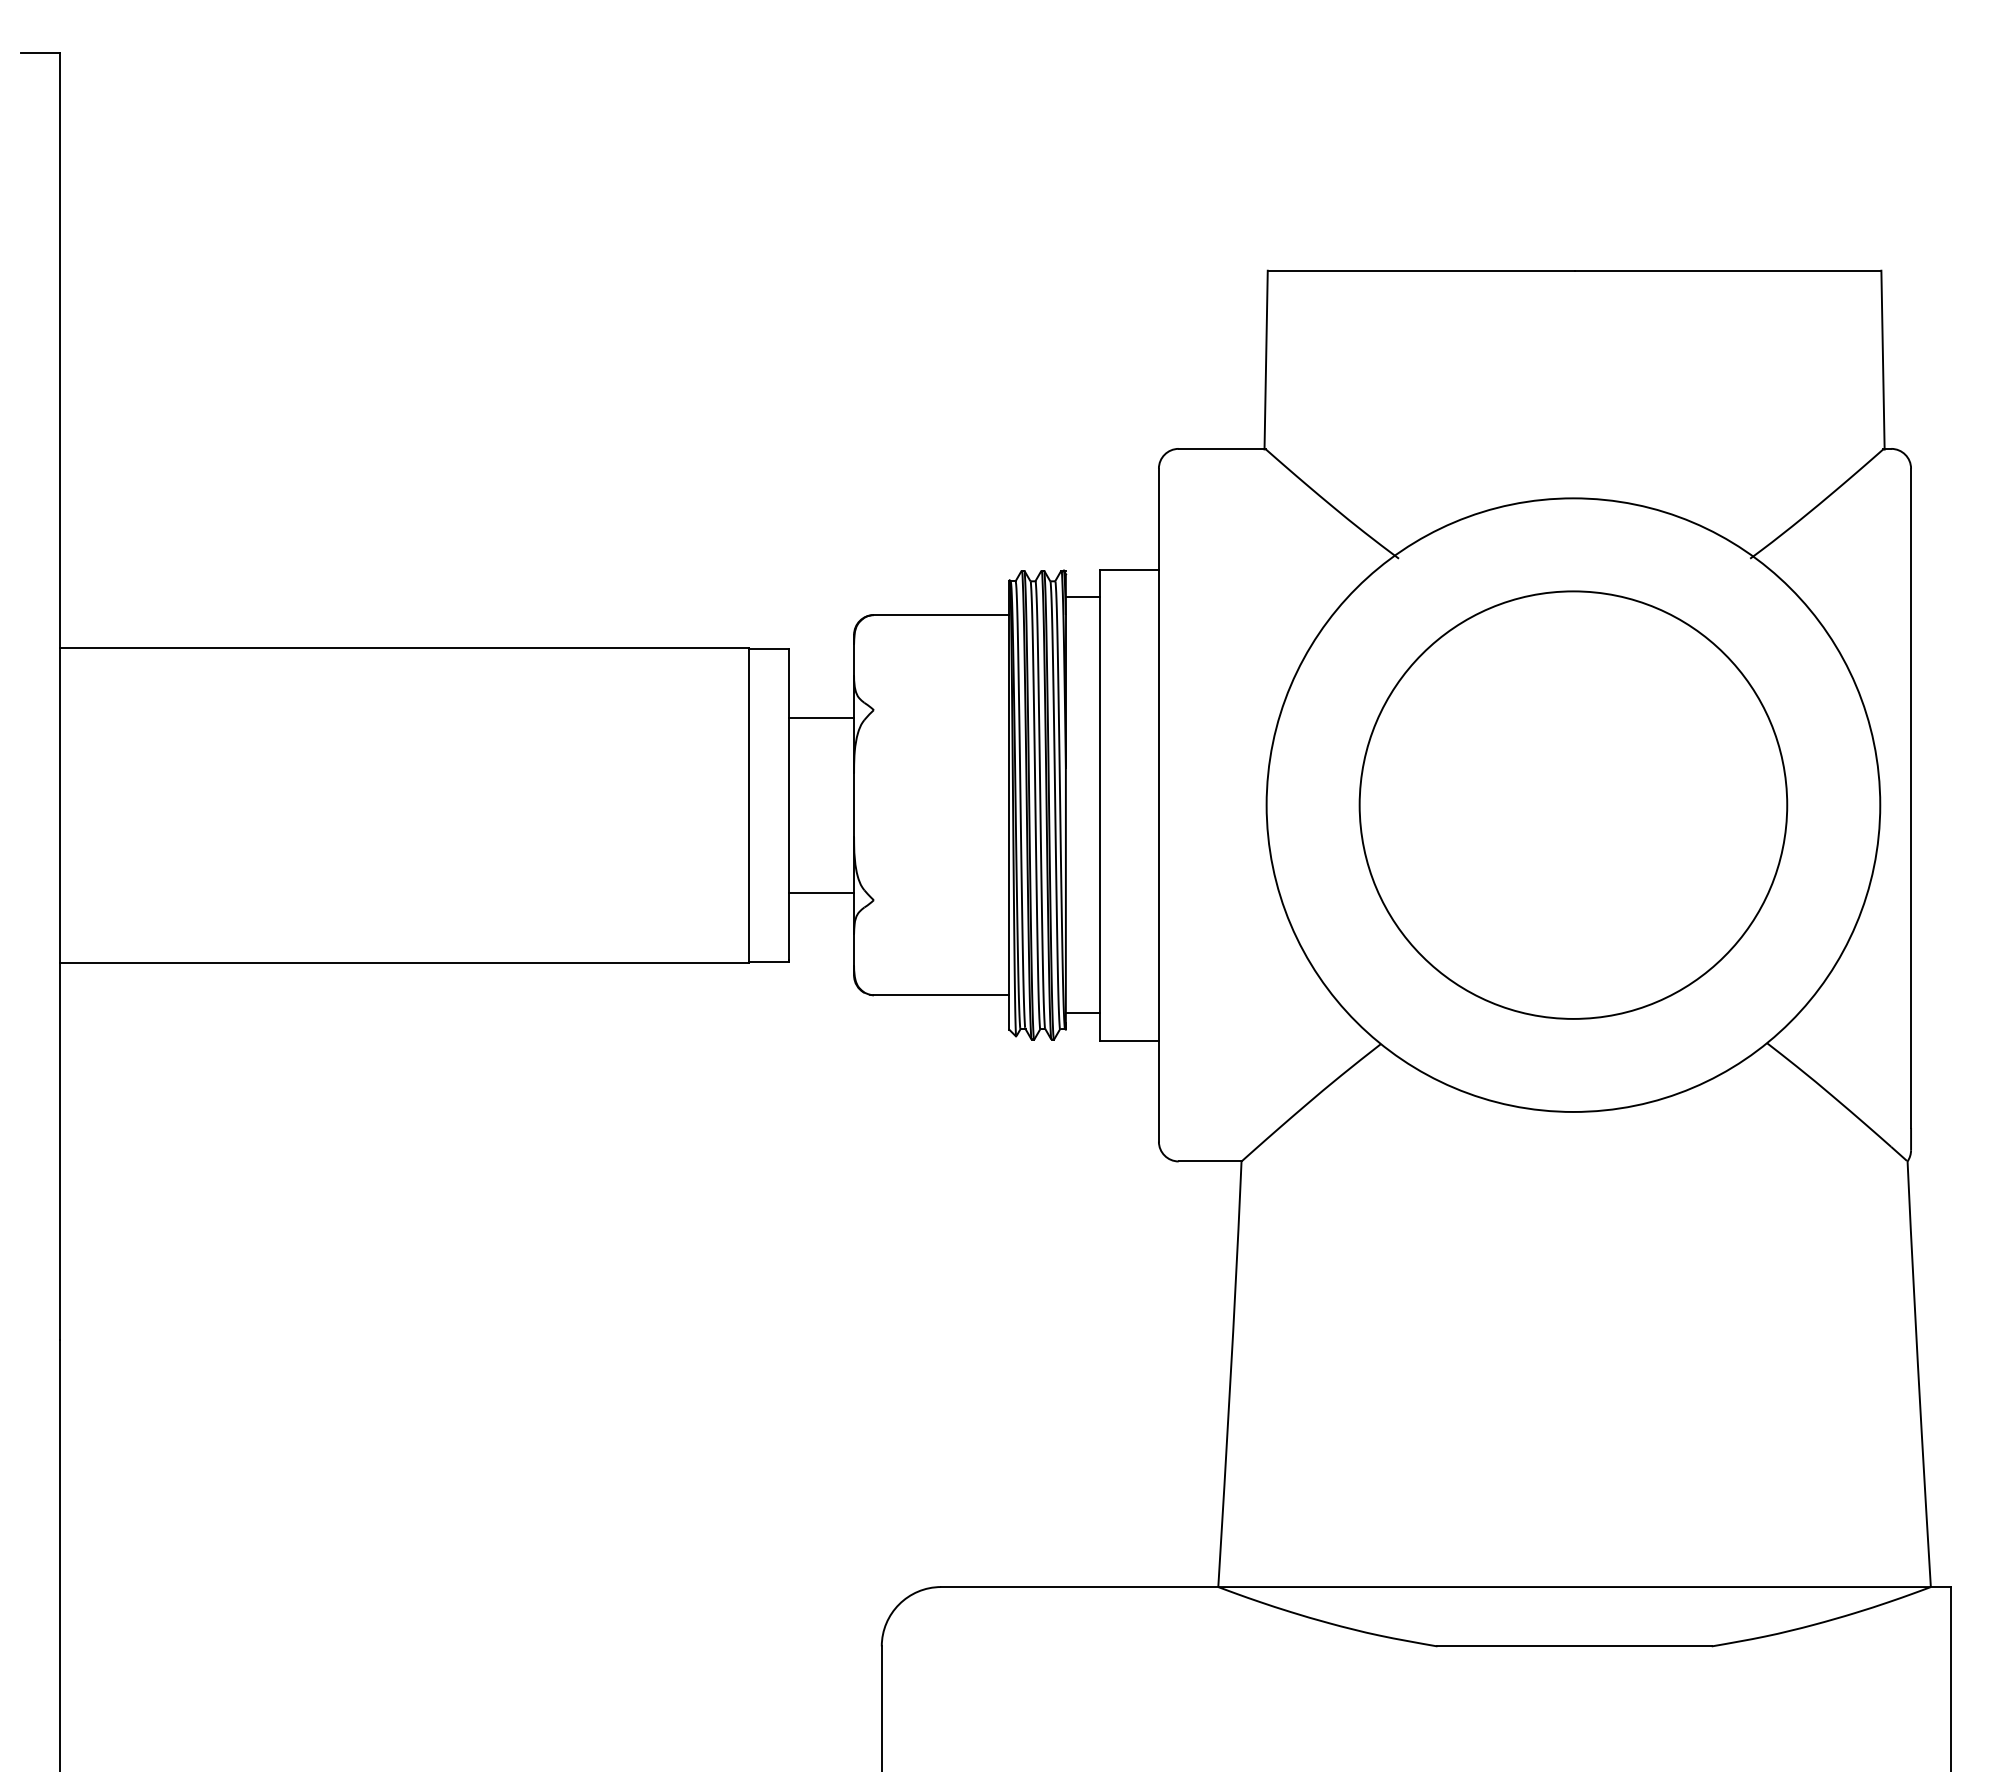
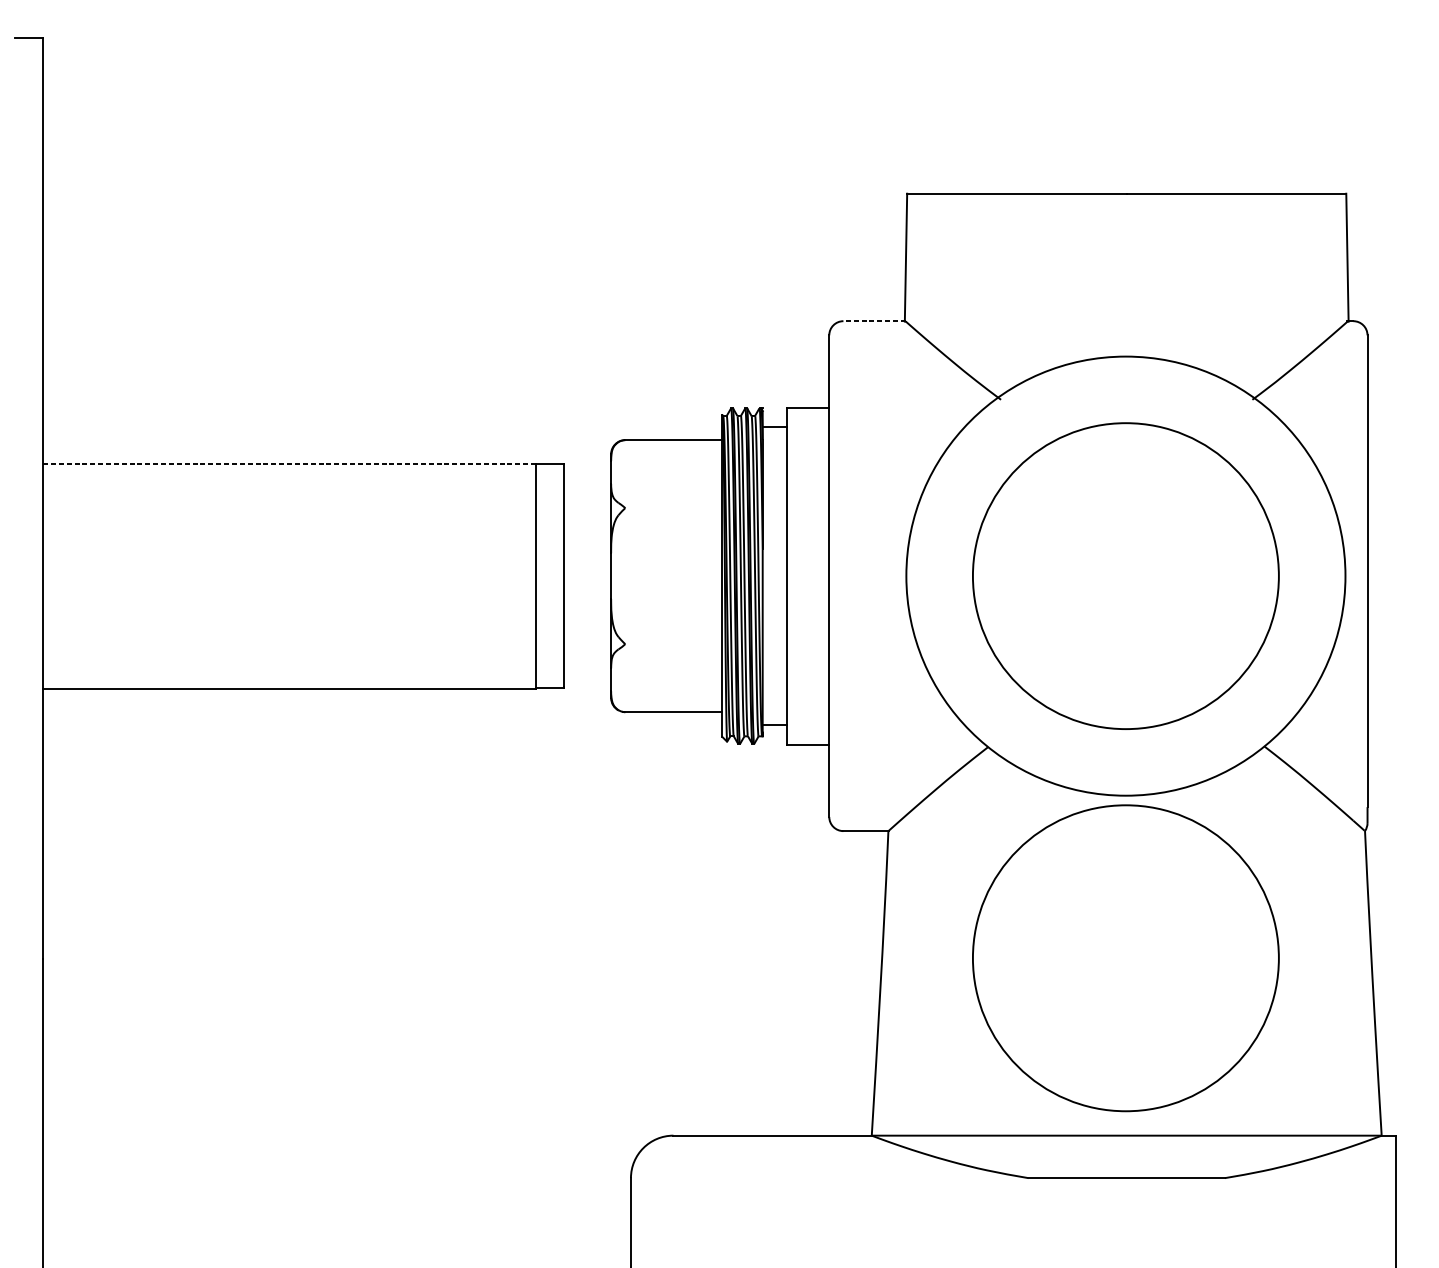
line: (1222, 448) -> (874, 320), solid -> dashed
line: (404, 647) -> (289, 463), solid -> dashed
line: (821, 717) -> (587, 513), removed
line: (821, 892) -> (587, 638), removed
circle: (1573, 1338) -> (1125, 957), added

